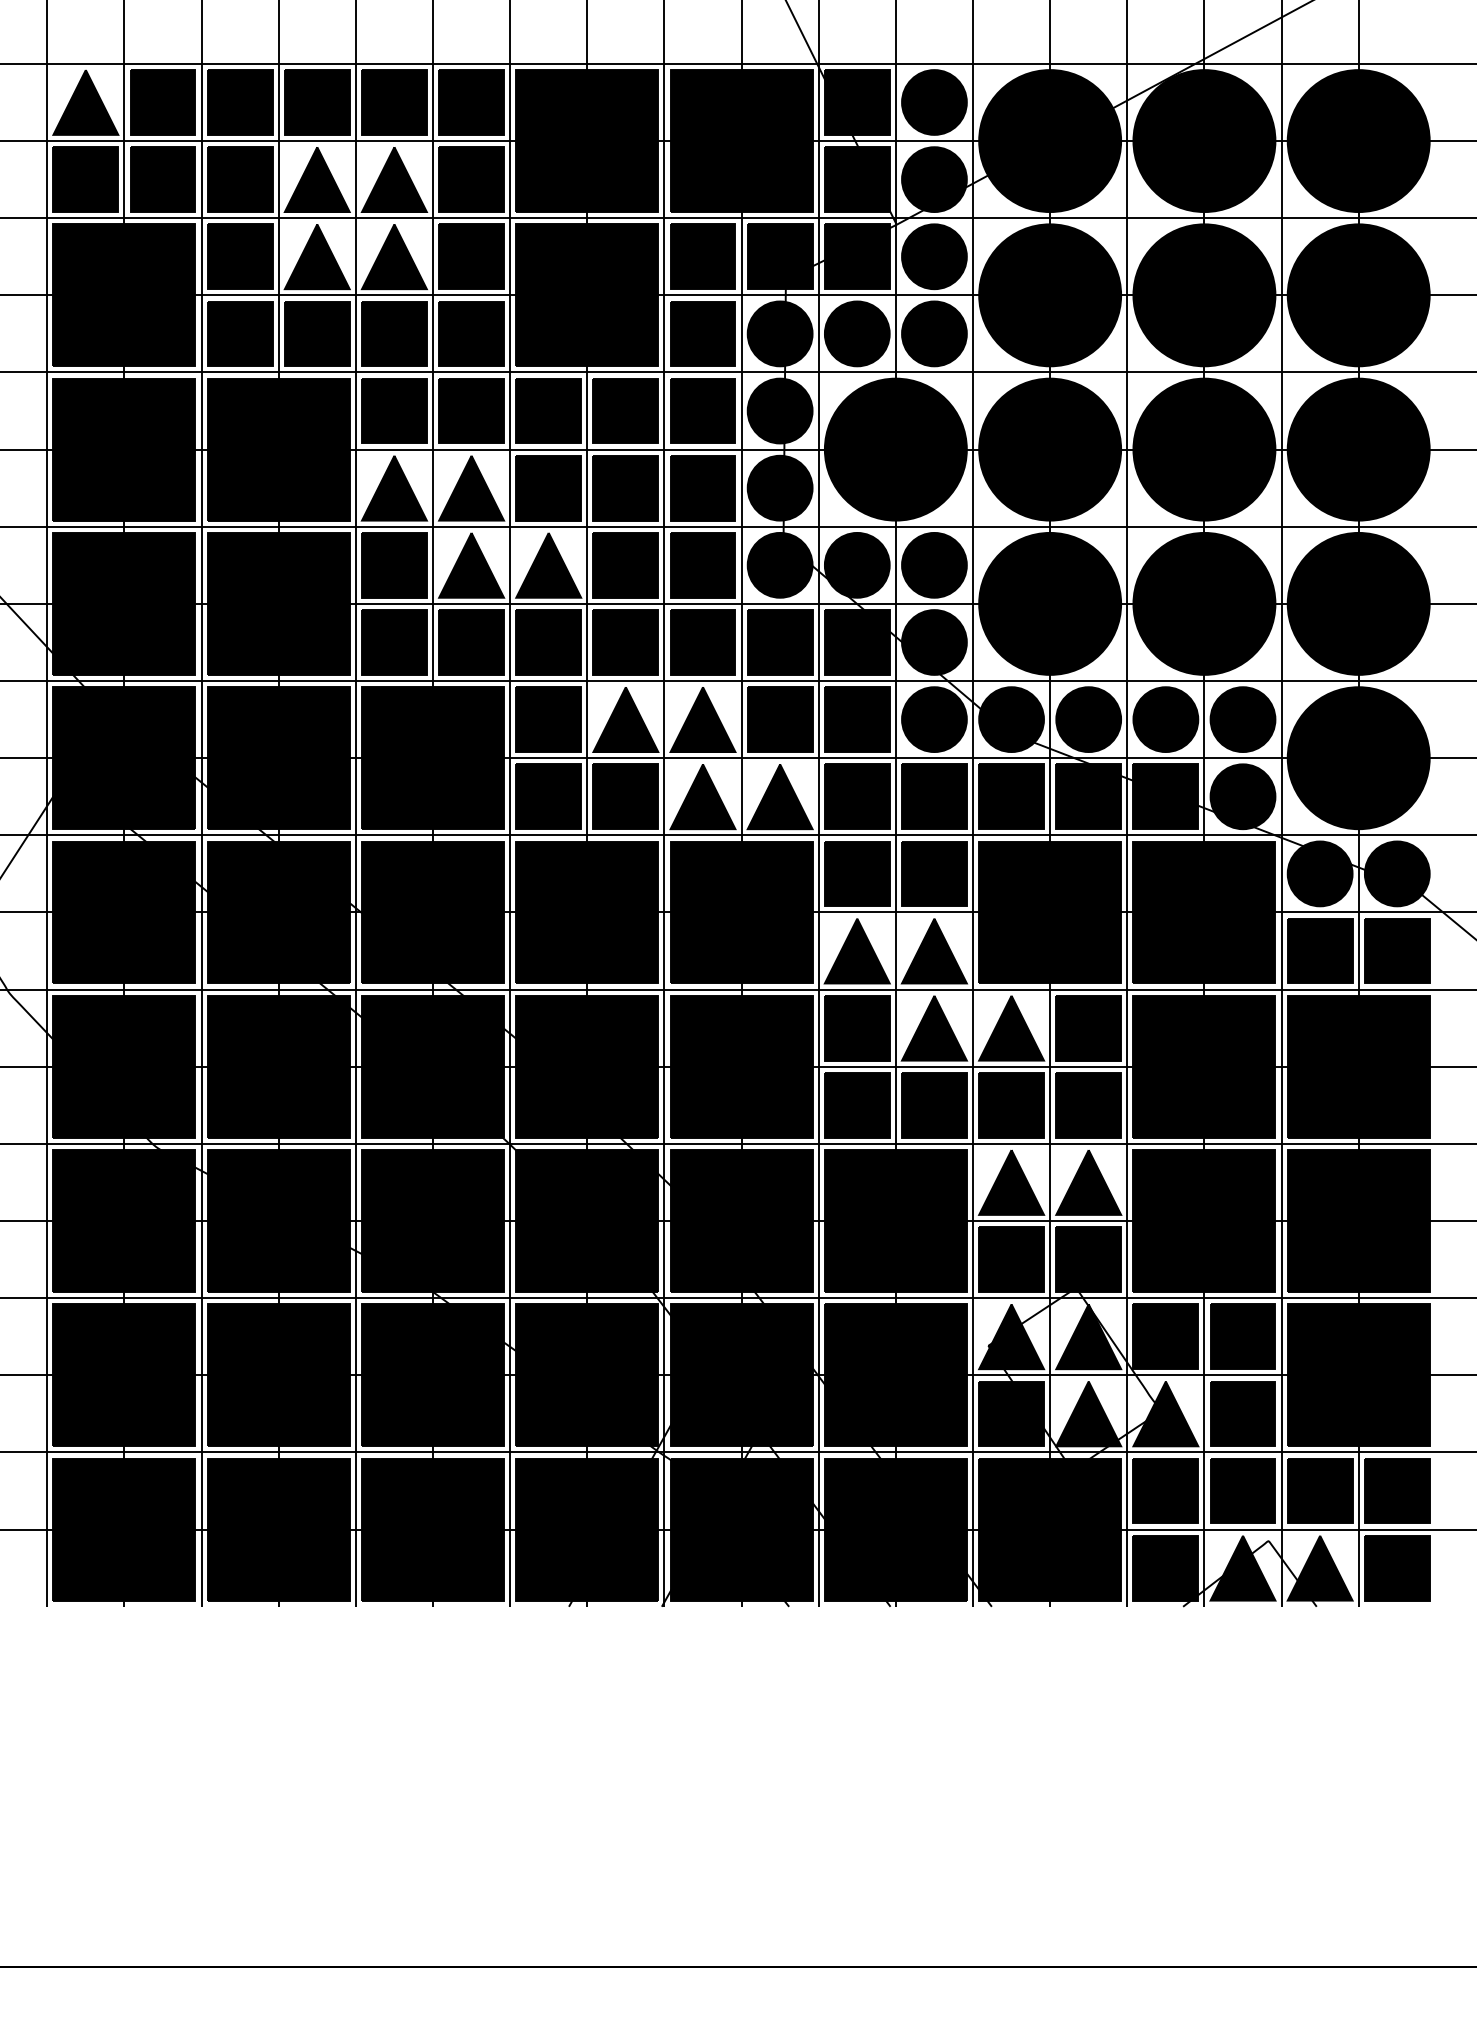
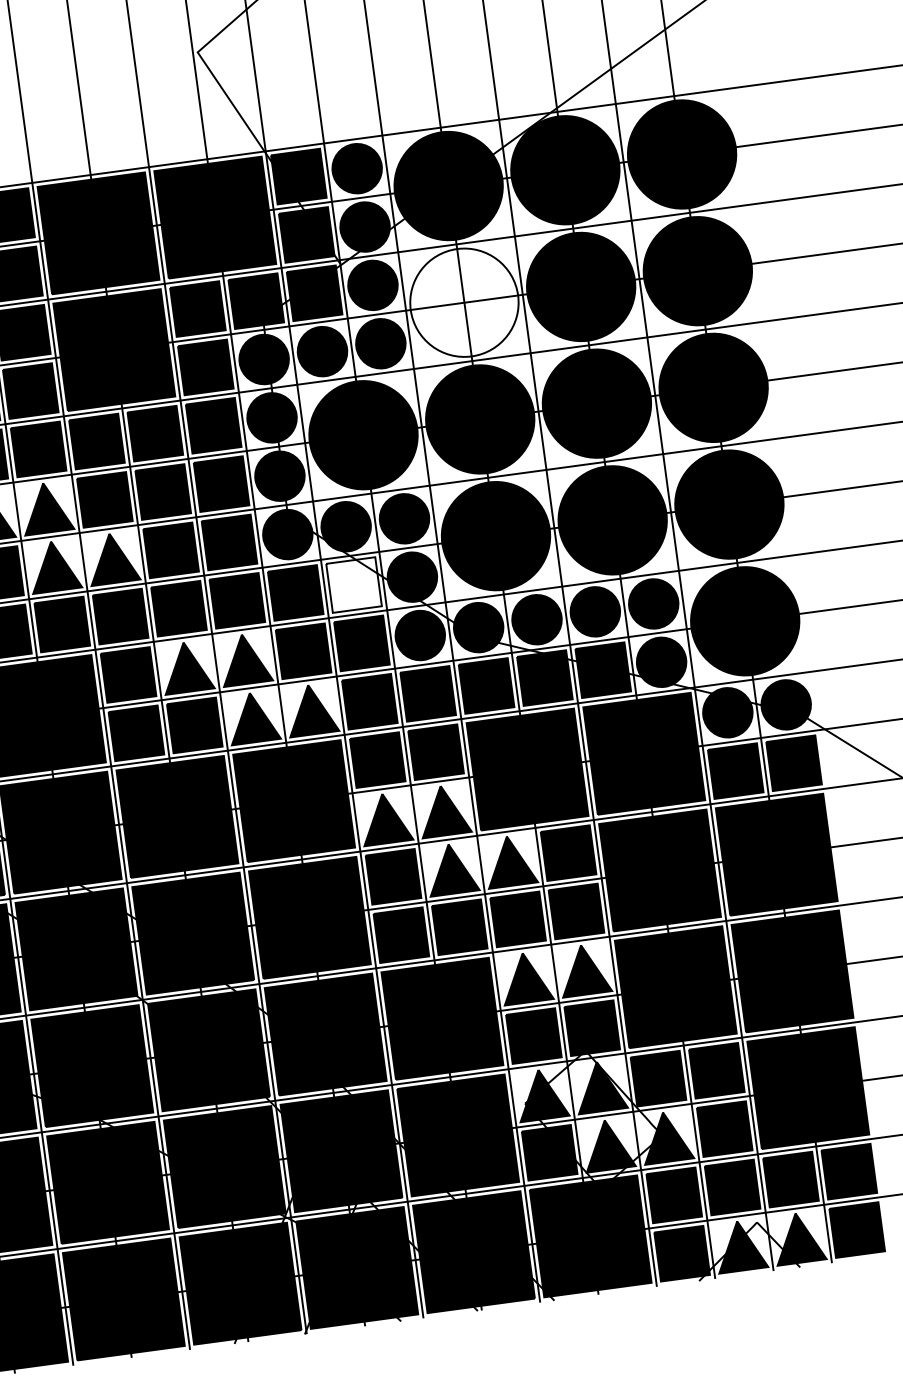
fill: (1050, 295) -> (464, 302), removed
fill: (856, 642) -> (353, 585), removed

